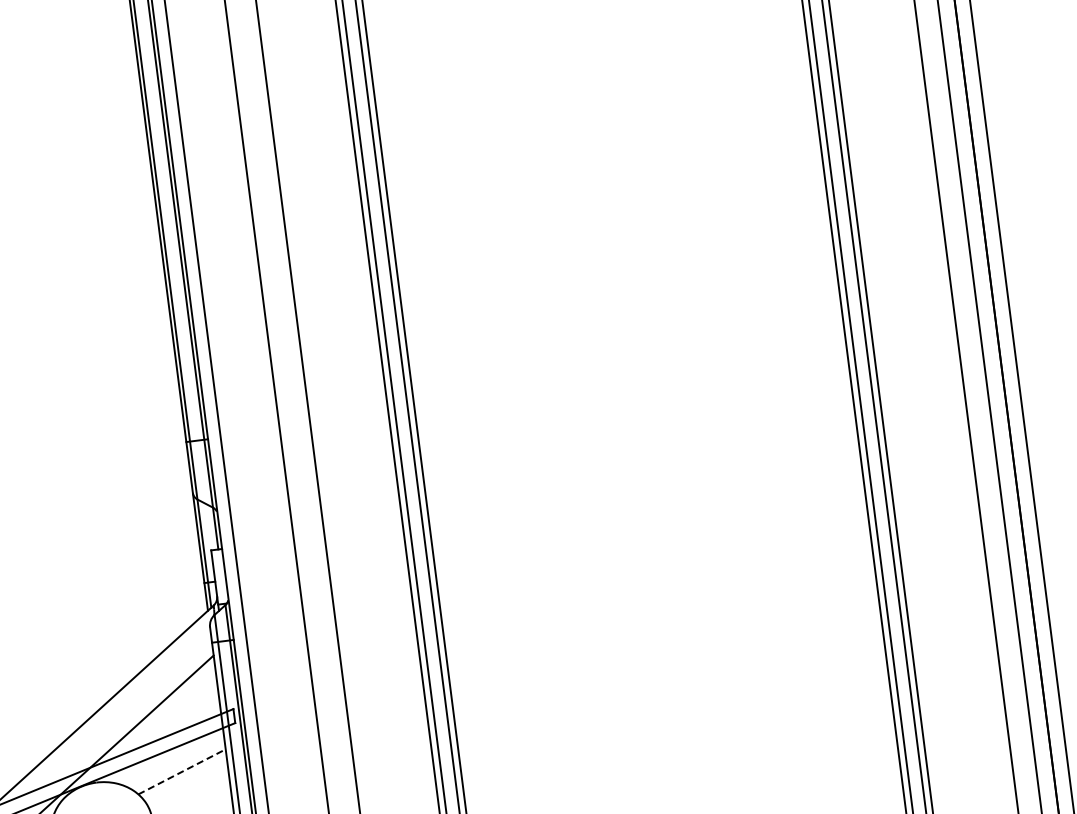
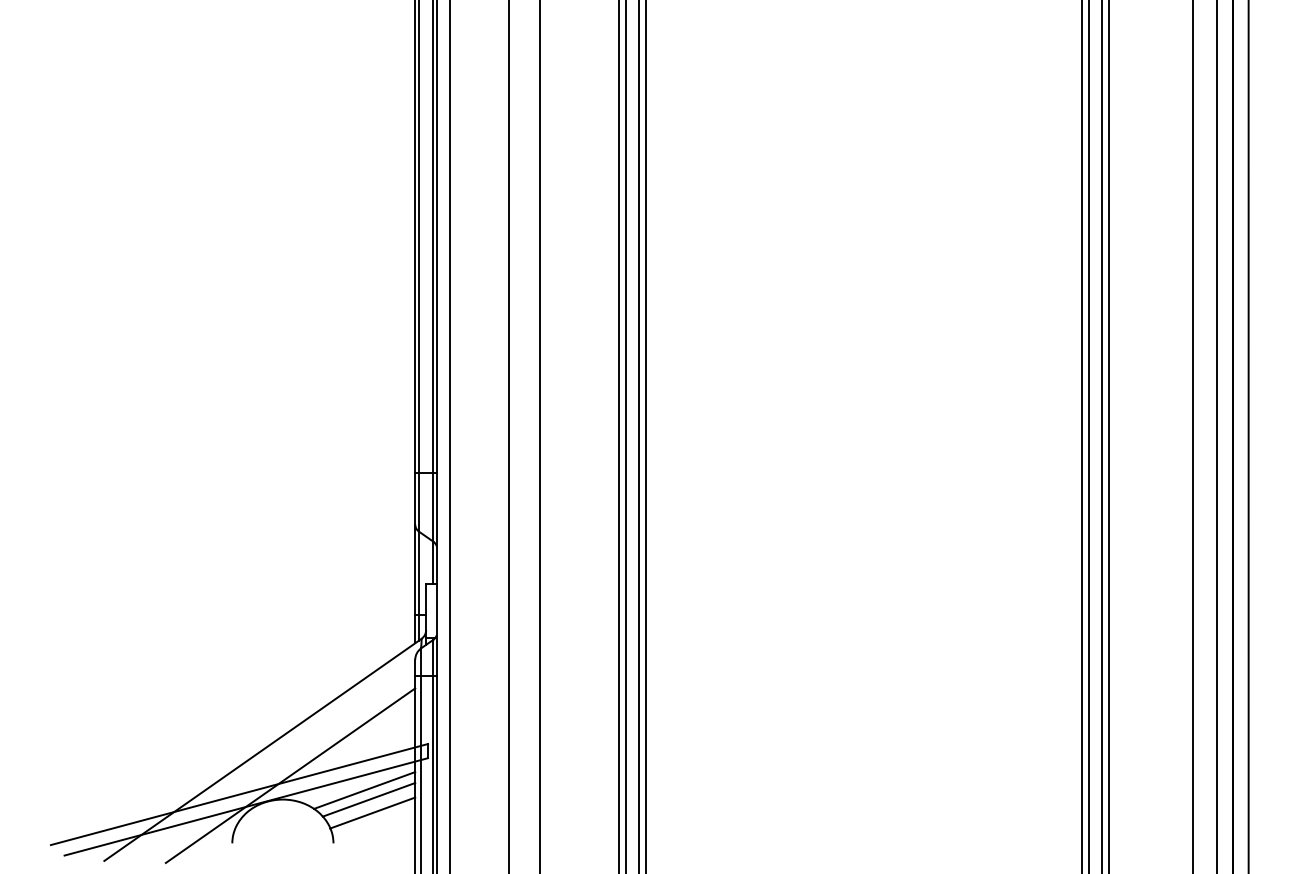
line: (176, 763) -> (364, 790), added
line: (182, 771) -> (369, 799), dashed -> solid
line: (187, 784) -> (372, 812), added

